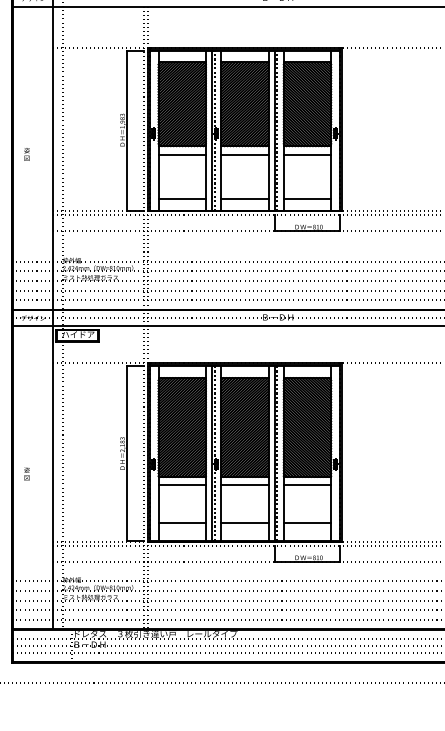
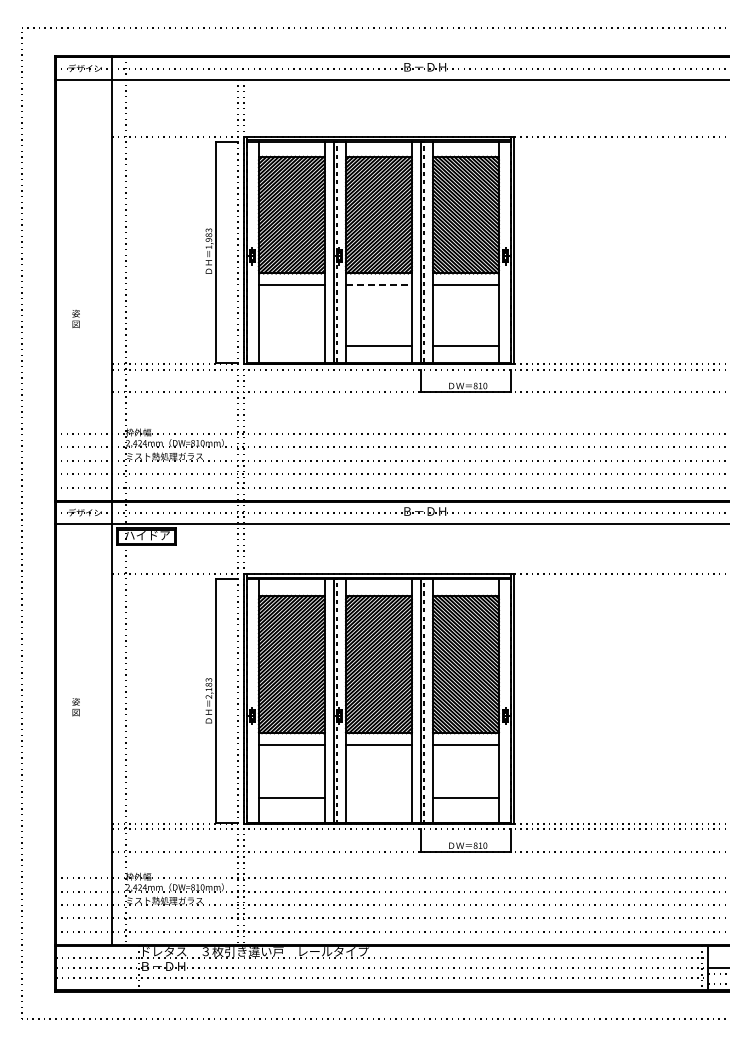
text: (26, 154) -> (75, 318), moved
line: (244, 154) -> (378, 285), solid -> dashed
line: (181, 198) -> (291, 346), removed
text: (26, 474) -> (75, 707), moved
line: (244, 523) -> (378, 797), removed

